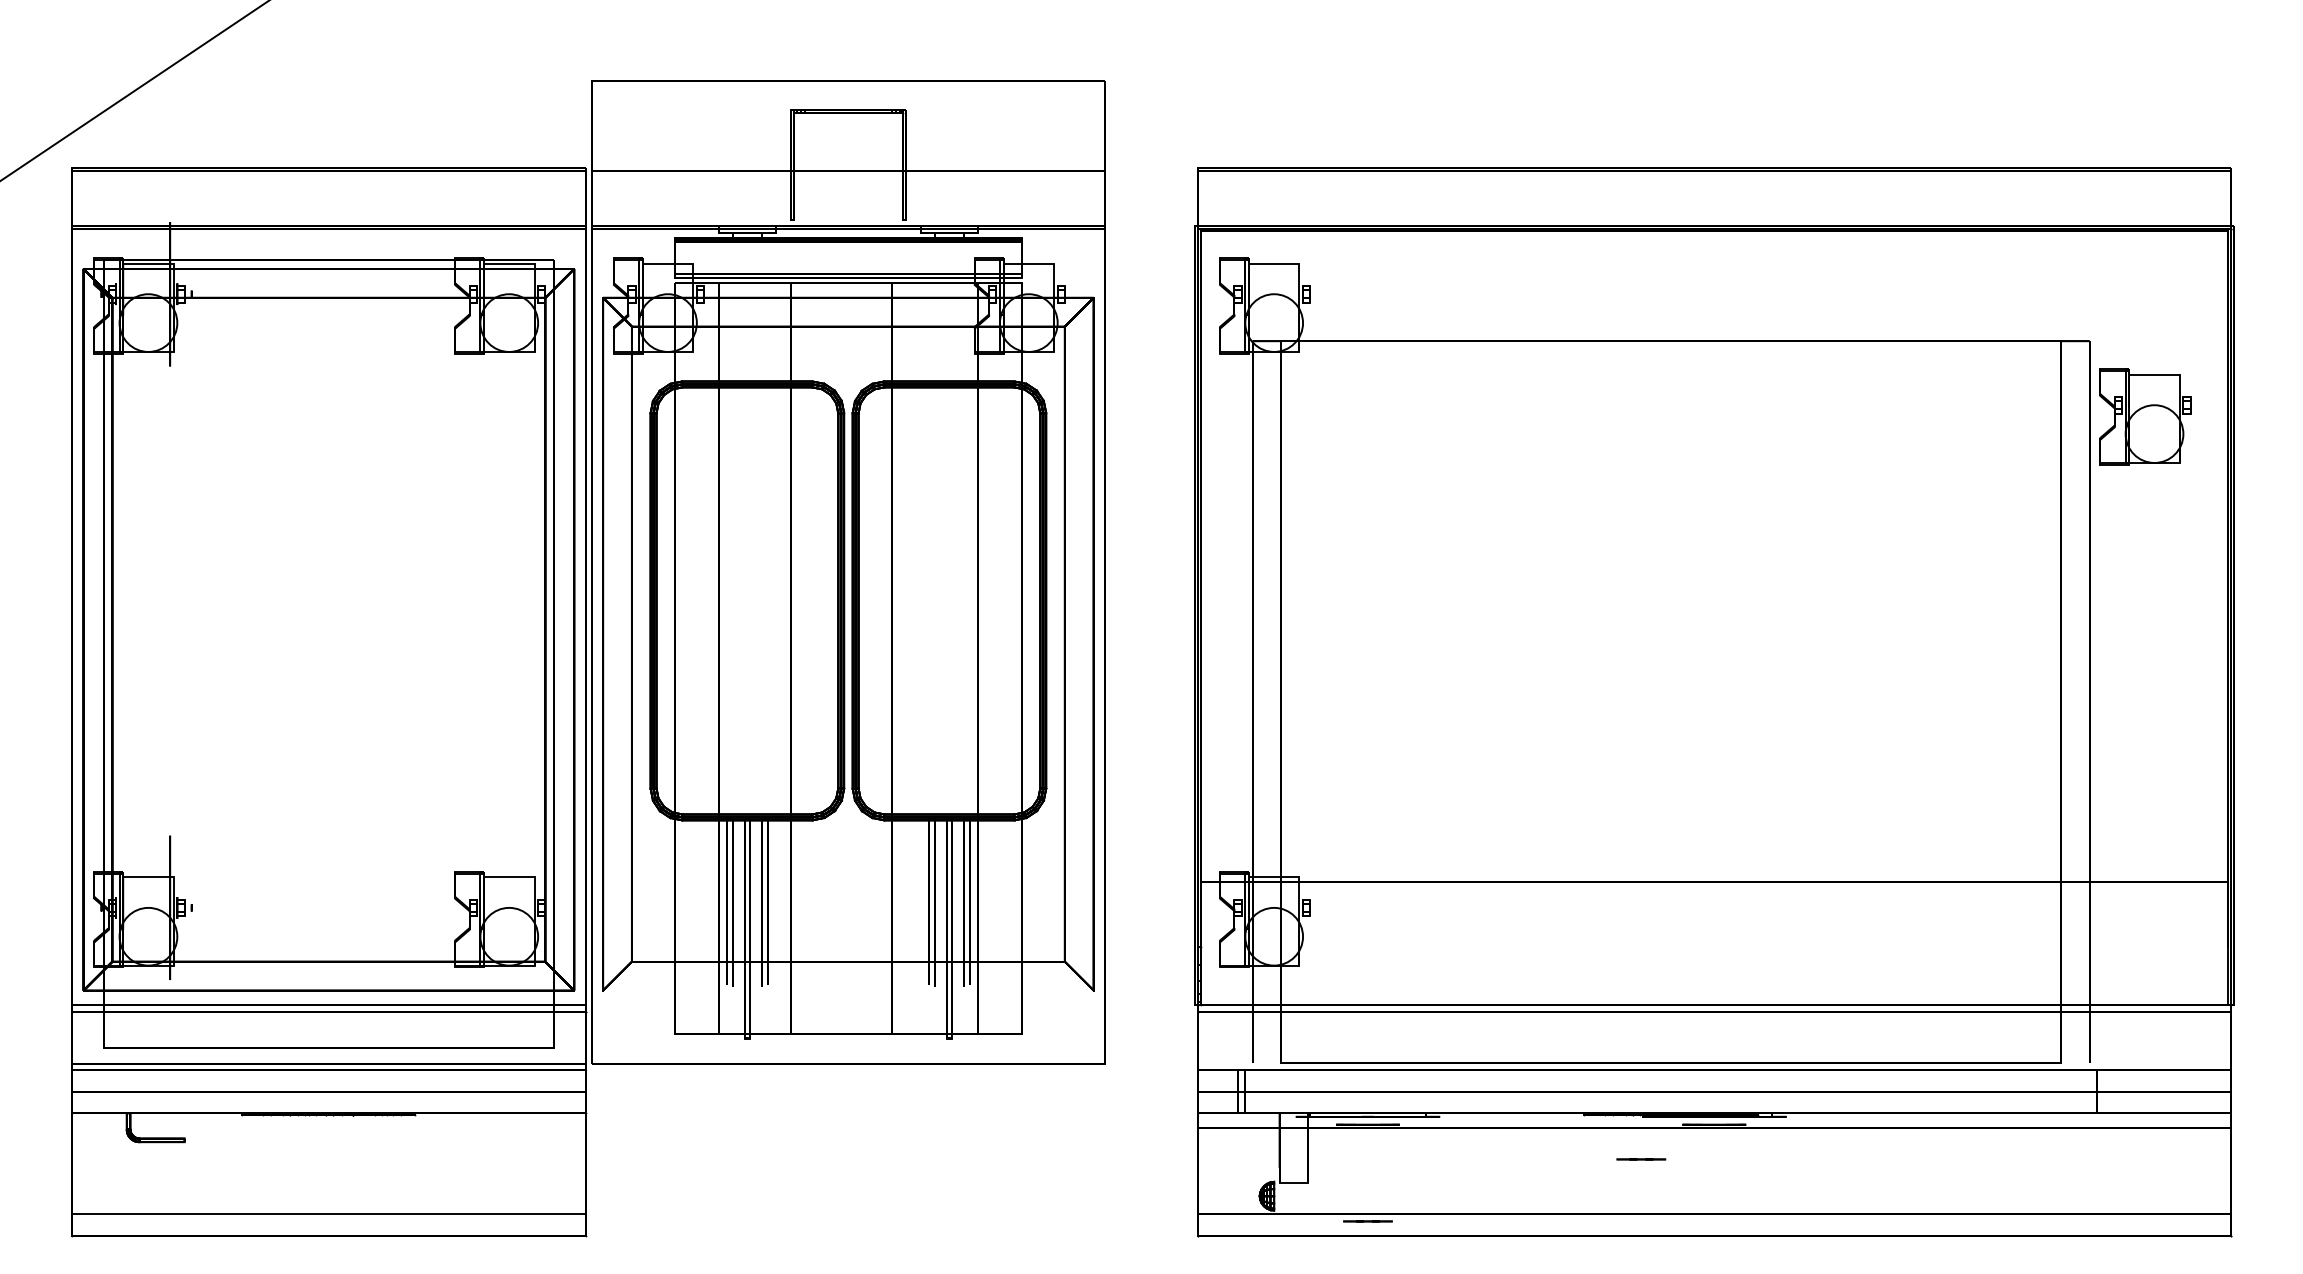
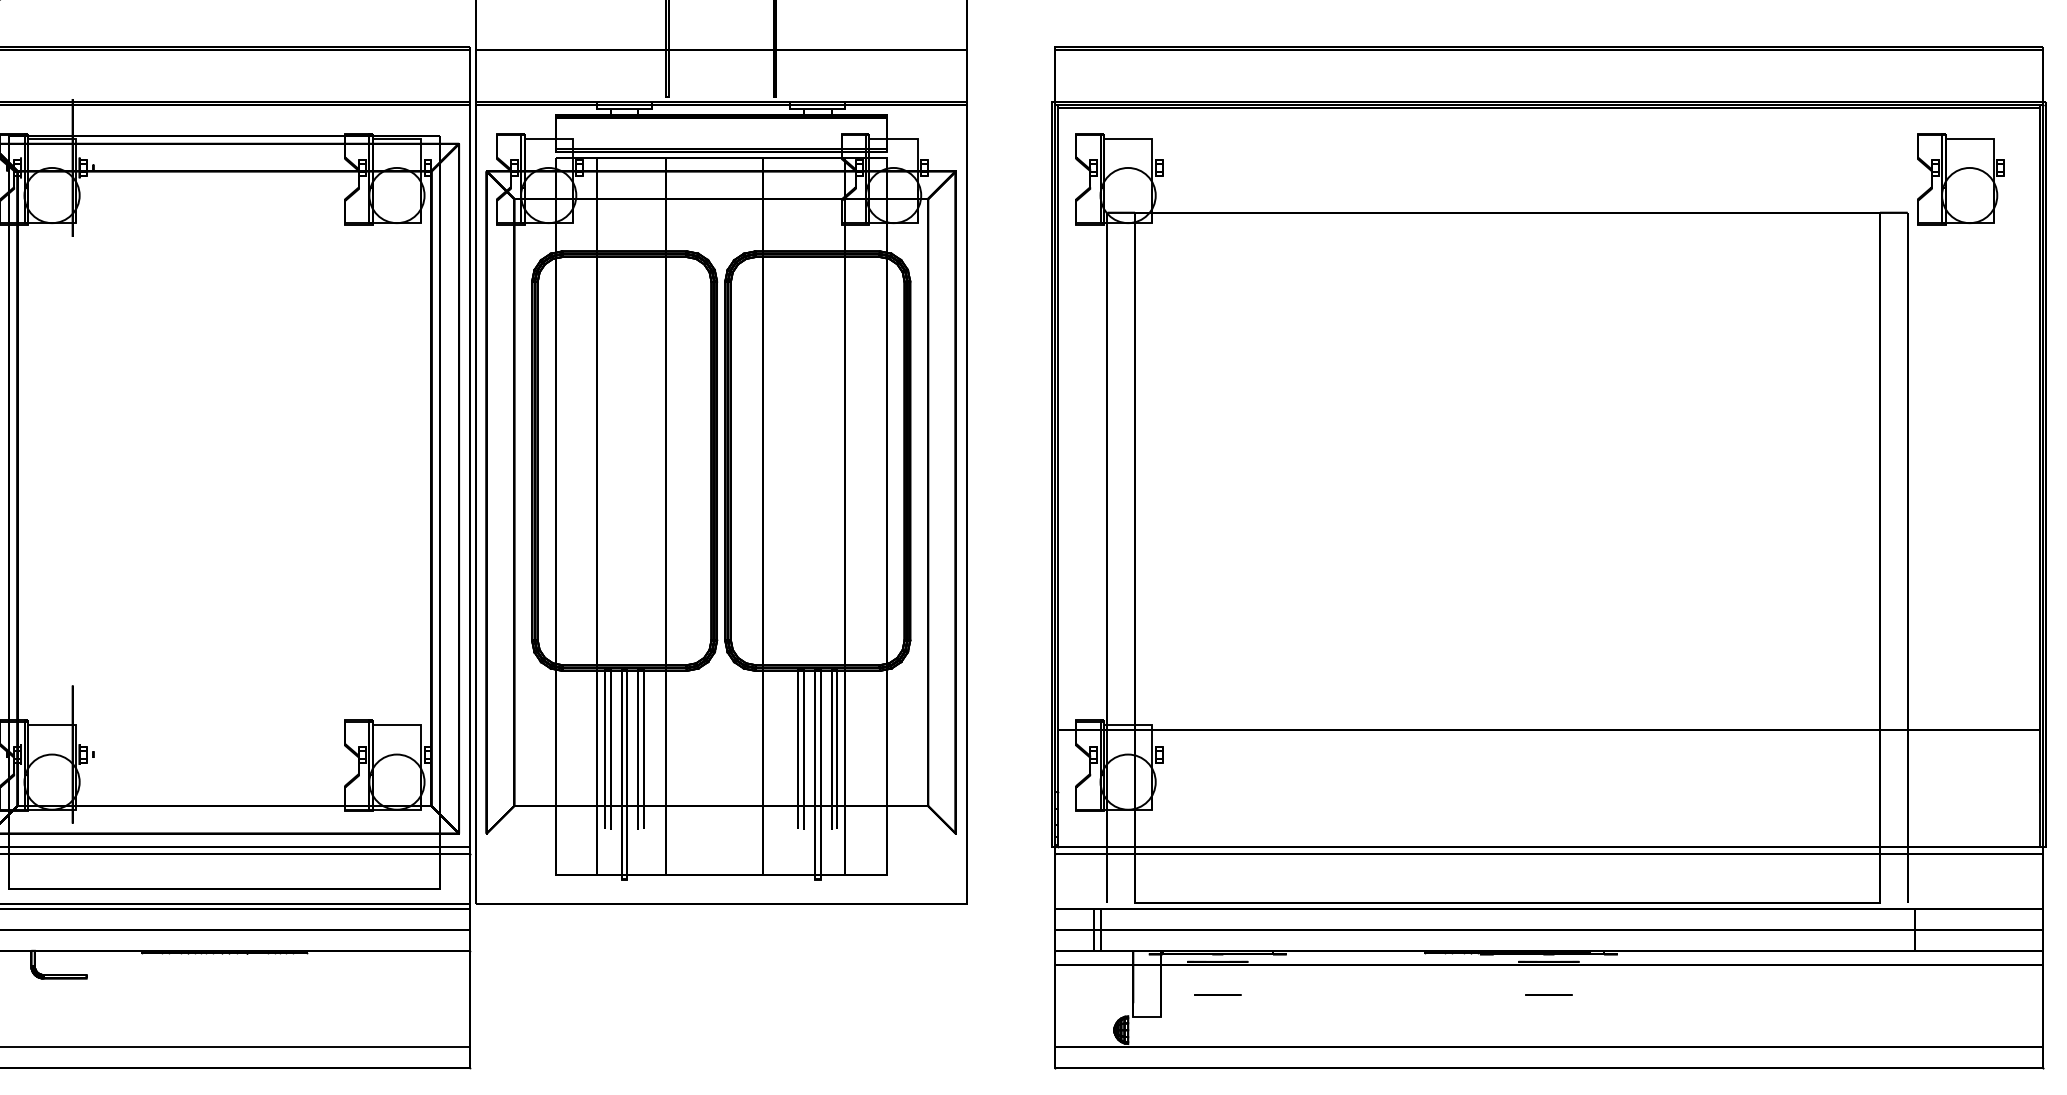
part: (2145, 416) -> (1961, 178), moved
line: (1641, 1159) -> (1549, 995), moved
line: (1367, 1221) -> (1217, 995), moved

